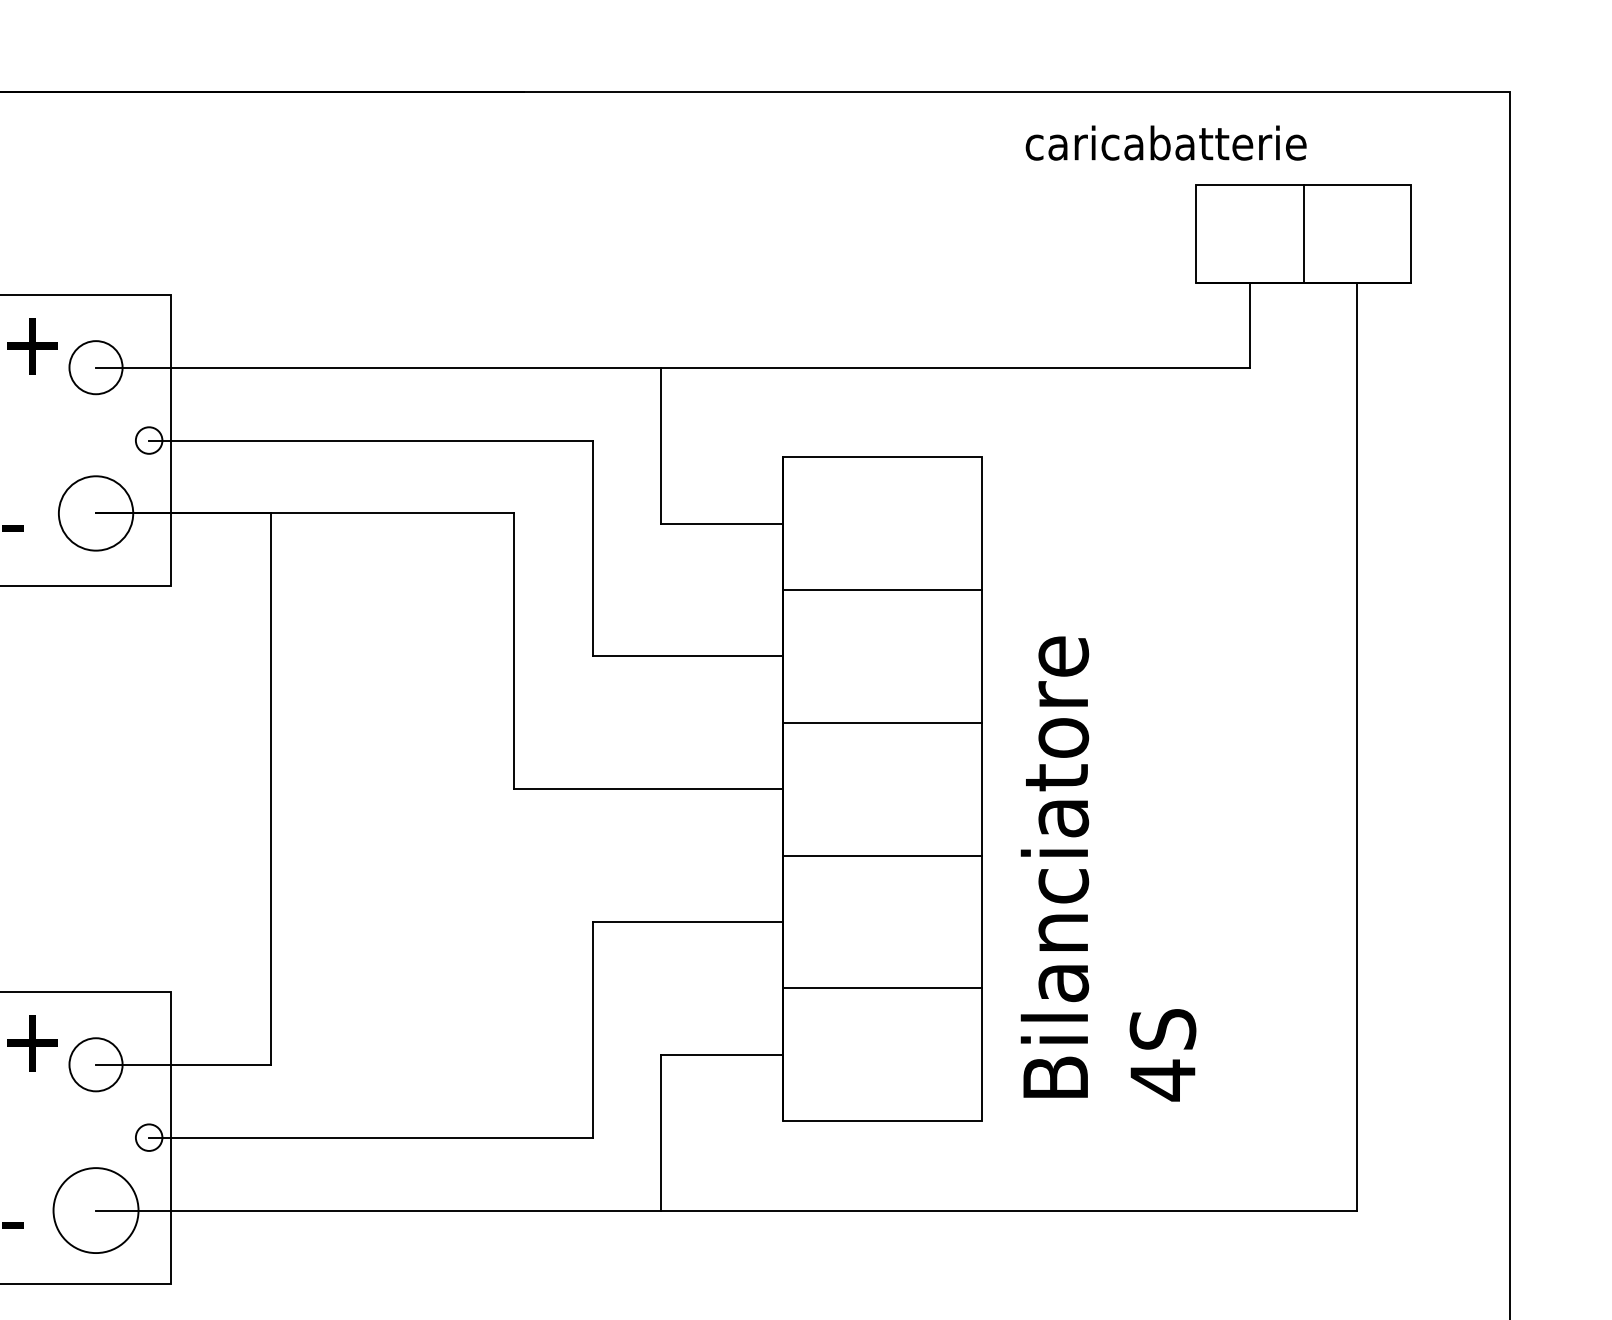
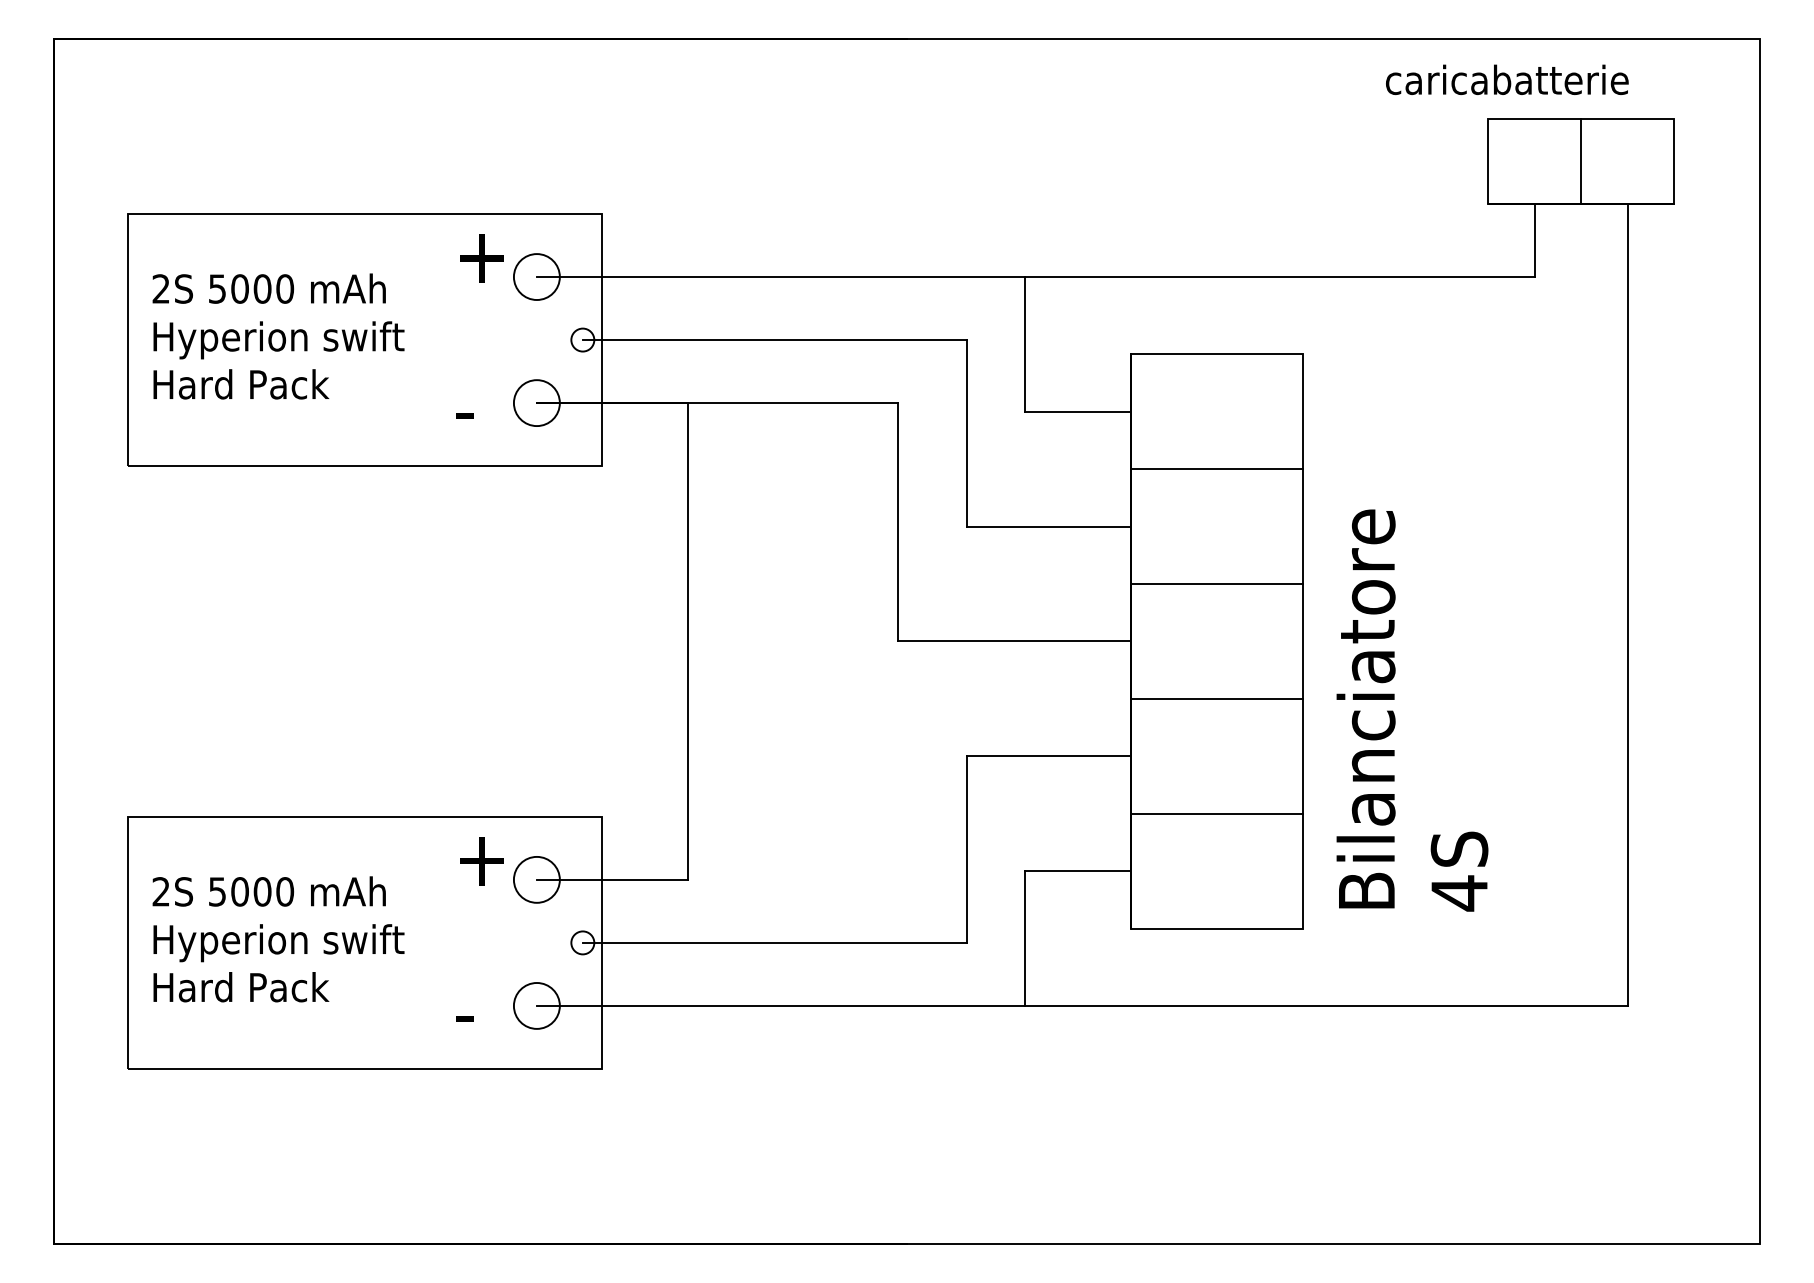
text: (1166, 142) -> (1507, 79), moved
circle: (95, 513) -> (536, 403), size x0.71
circle: (95, 1210) -> (536, 1005), size x0.62

